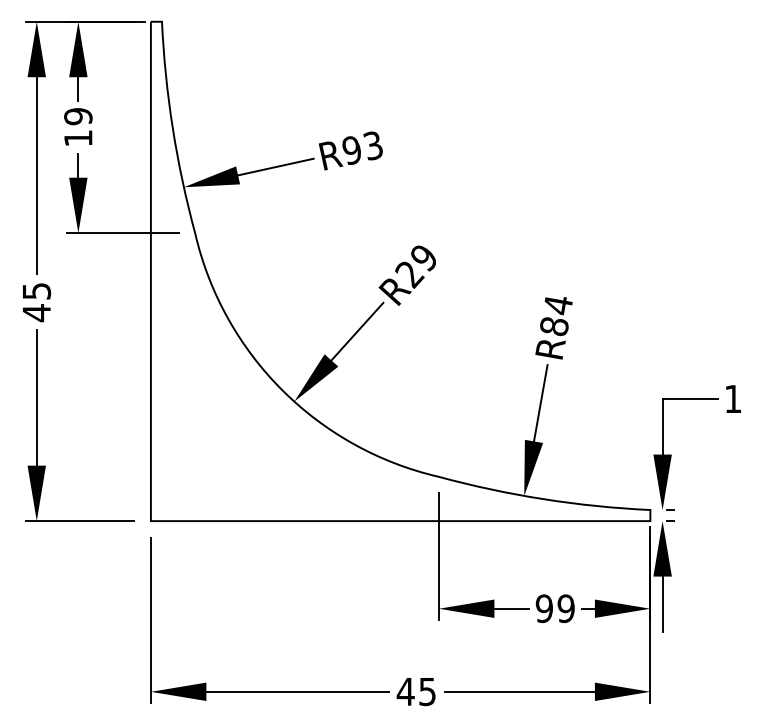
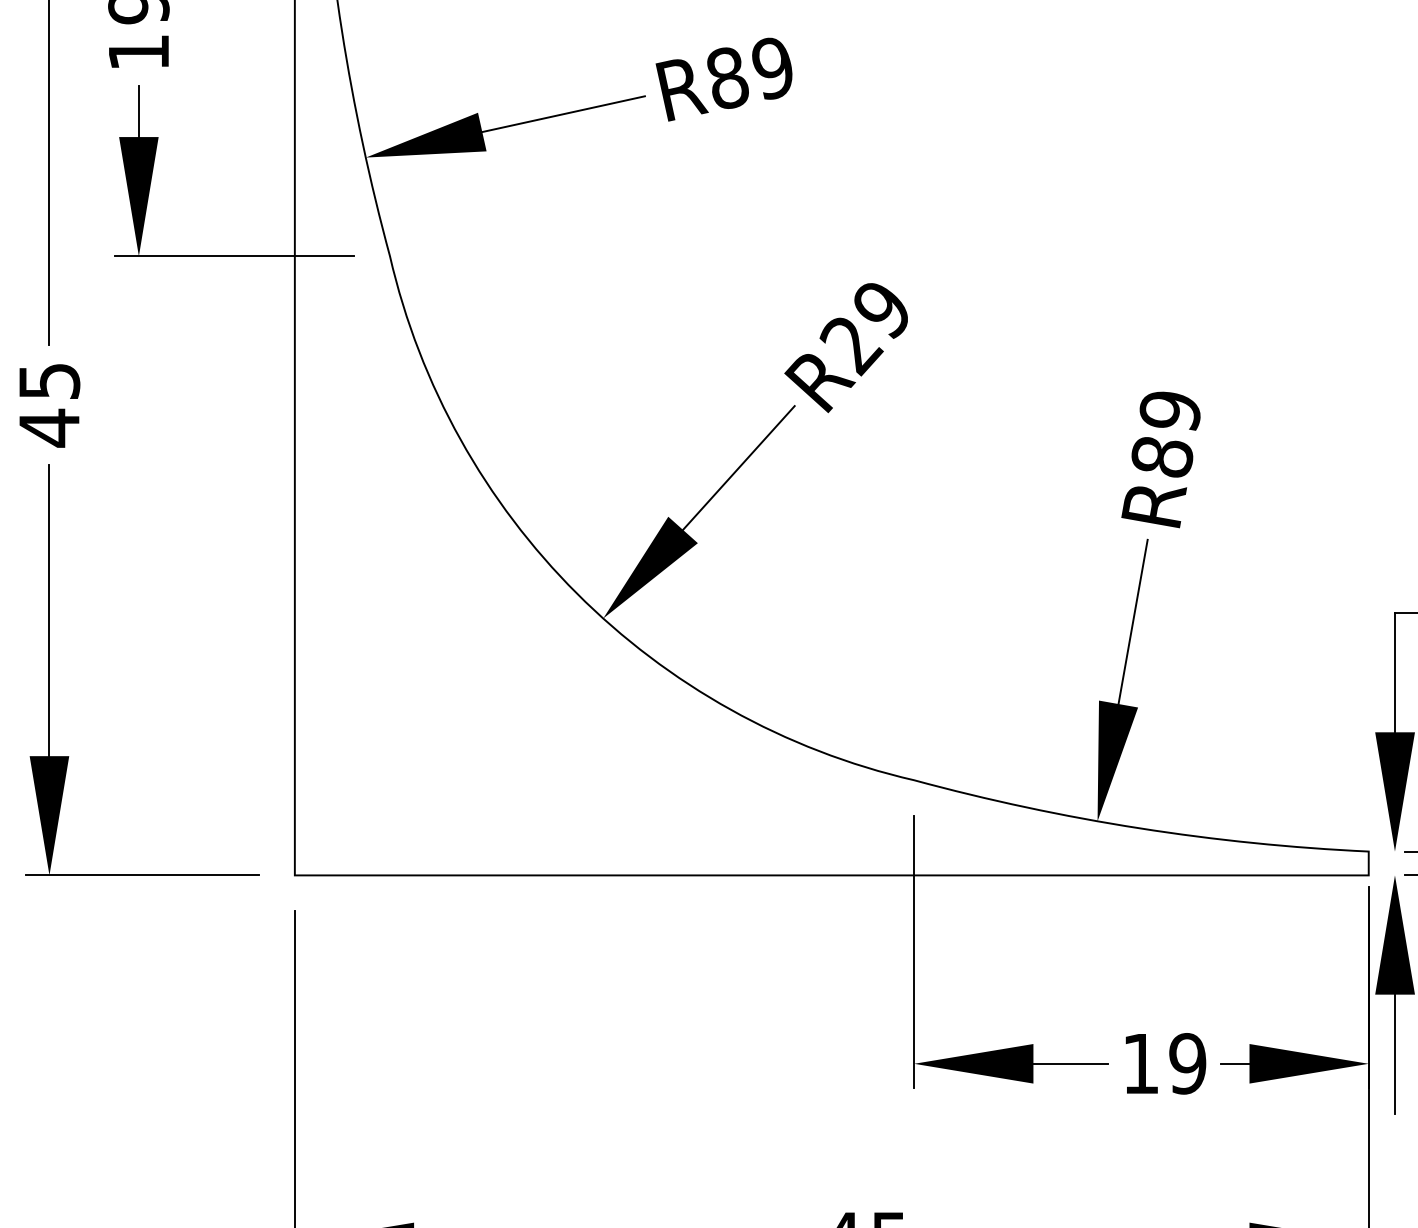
text: (362, 147) -> (749, 72), R93 -> R89
text: (557, 305) -> (1169, 411), R84 -> R89
text: (543, 608) -> (1138, 1063), 99 -> 19

